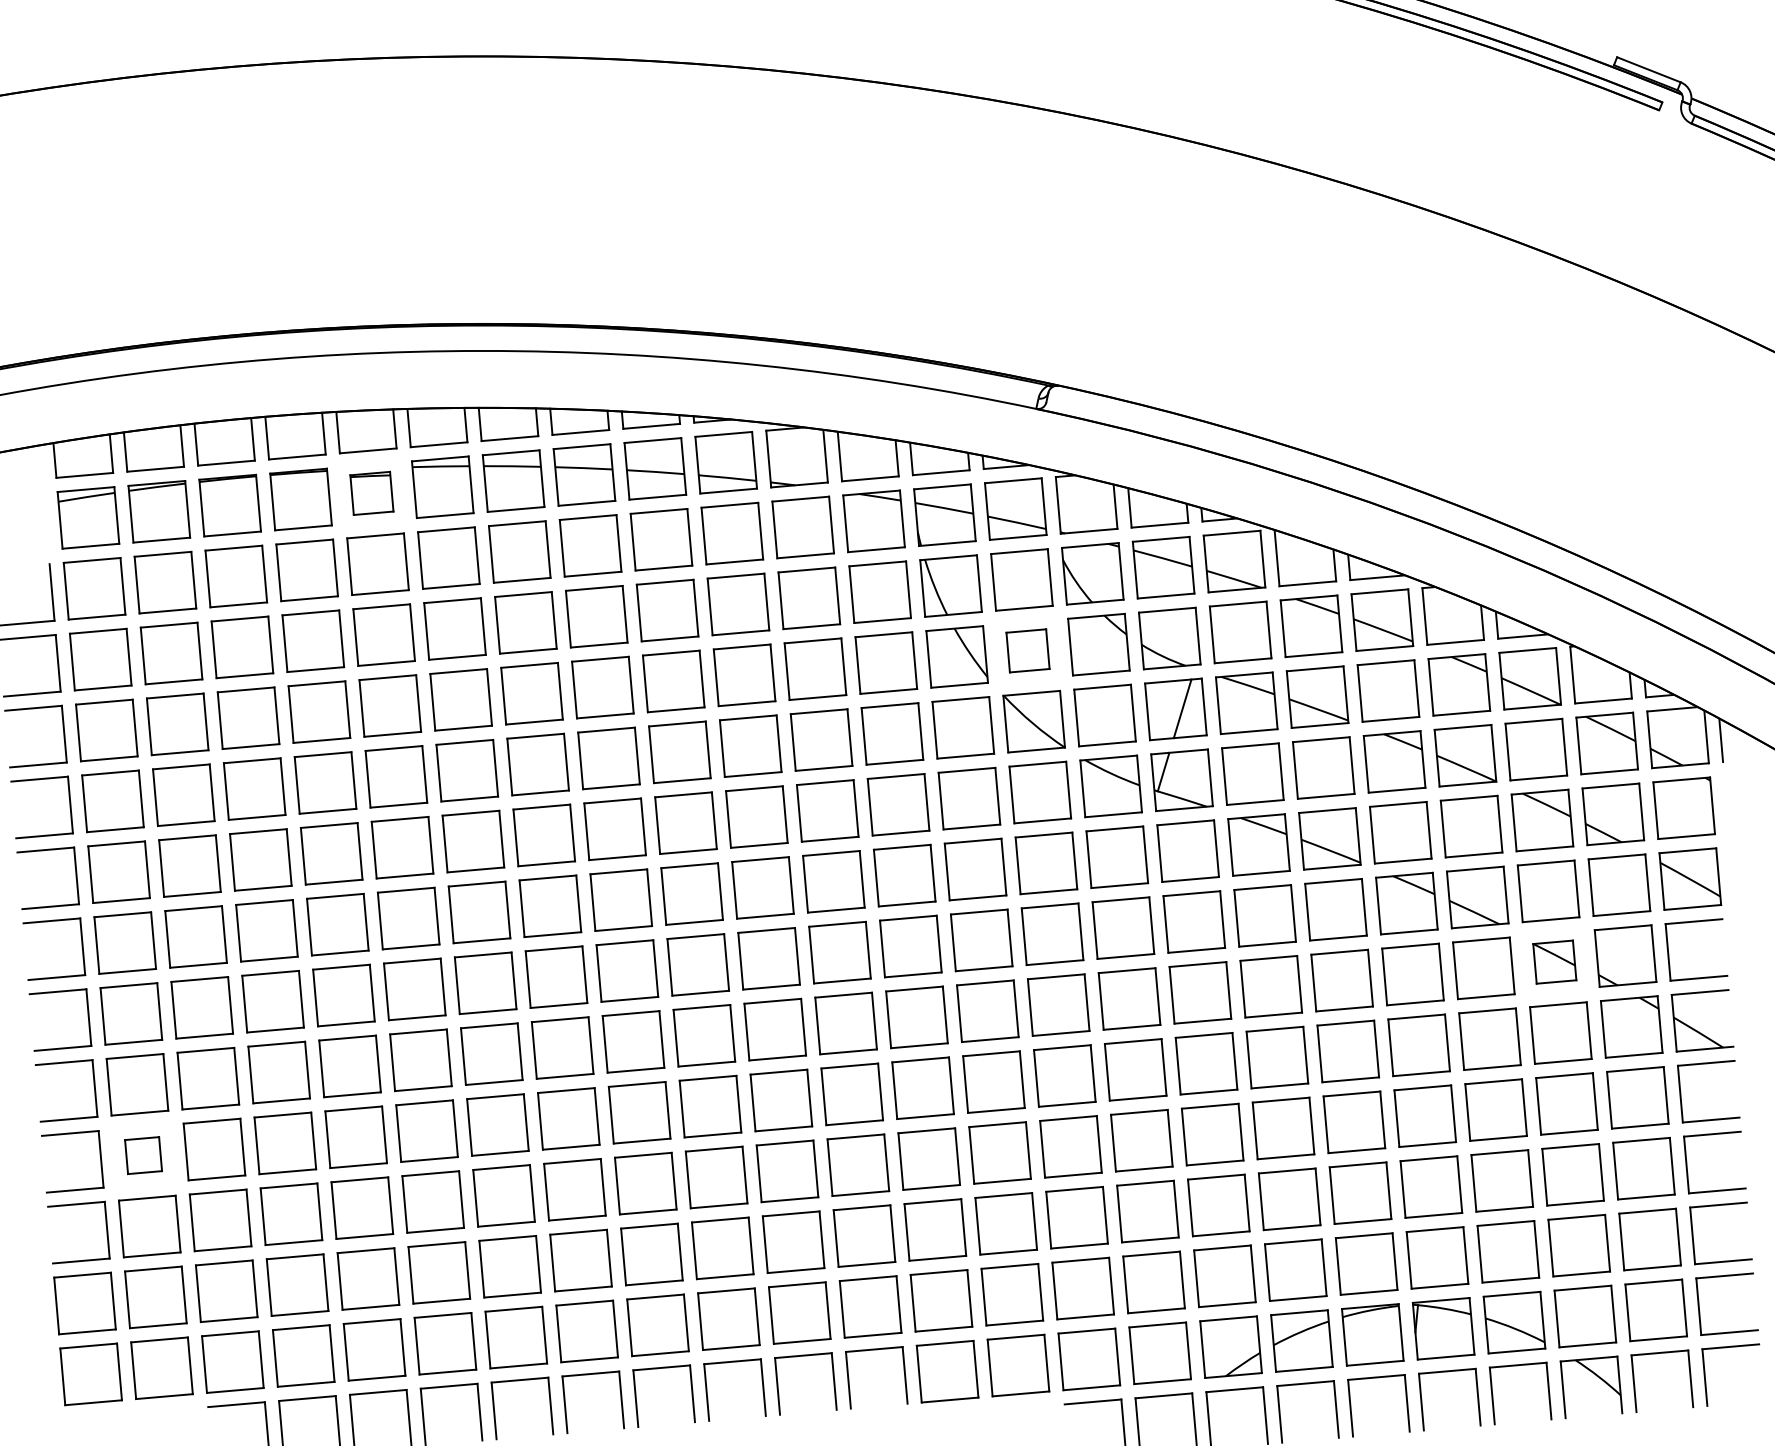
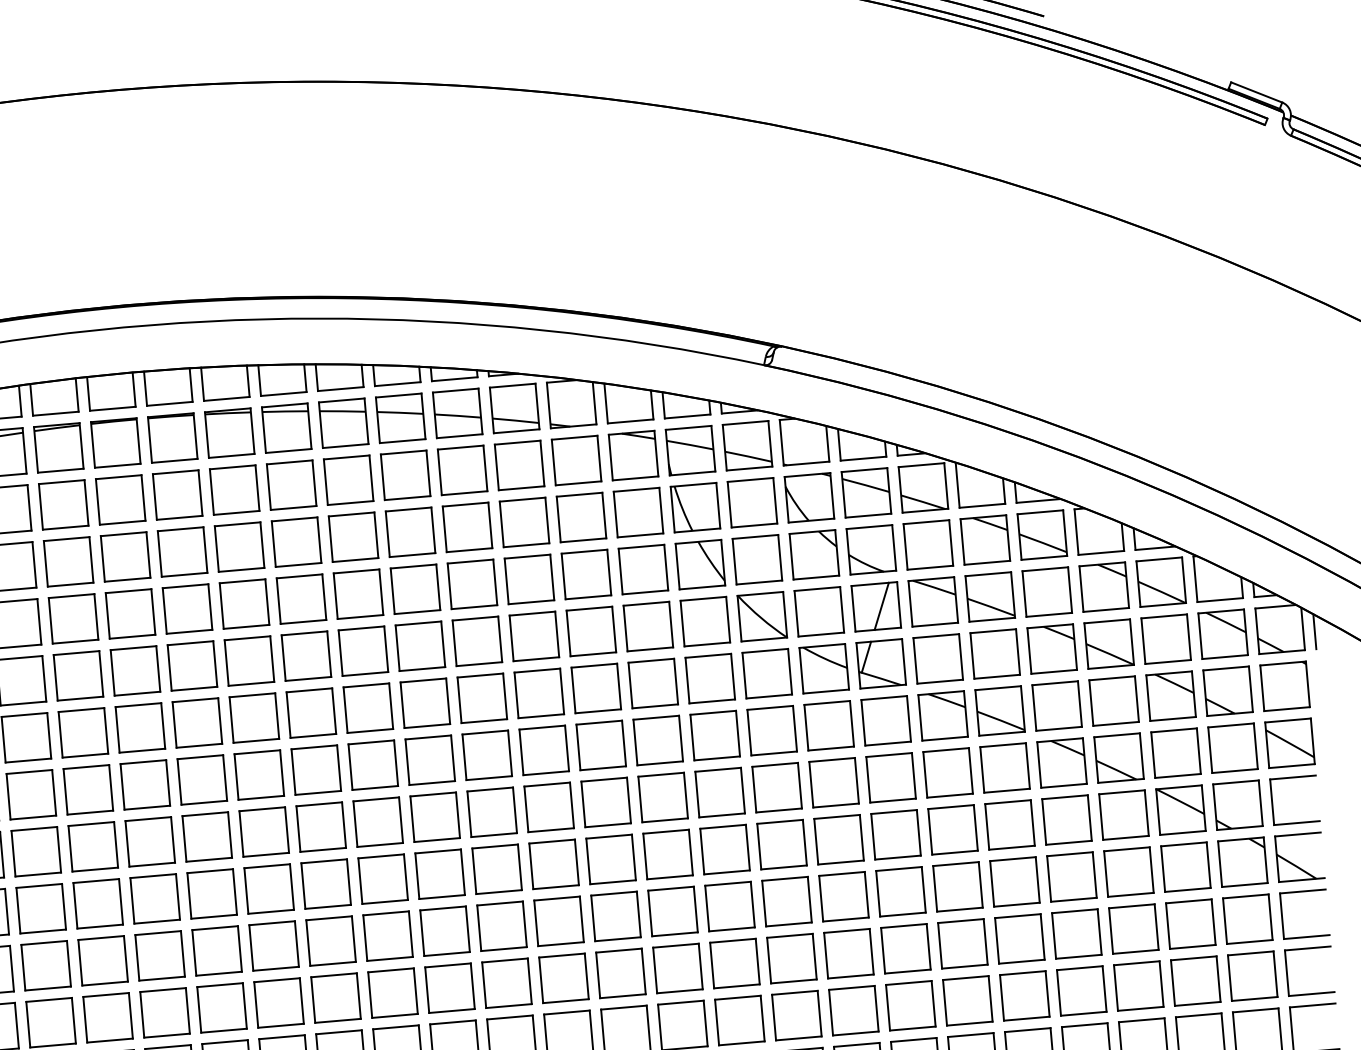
part: (371, 493) -> (229, 433), size x1.43
part: (1027, 650) -> (756, 559), size x1.43
part: (1554, 961) -> (1180, 809), size x1.43
part: (143, 1155) -> (46, 965), size x1.67

